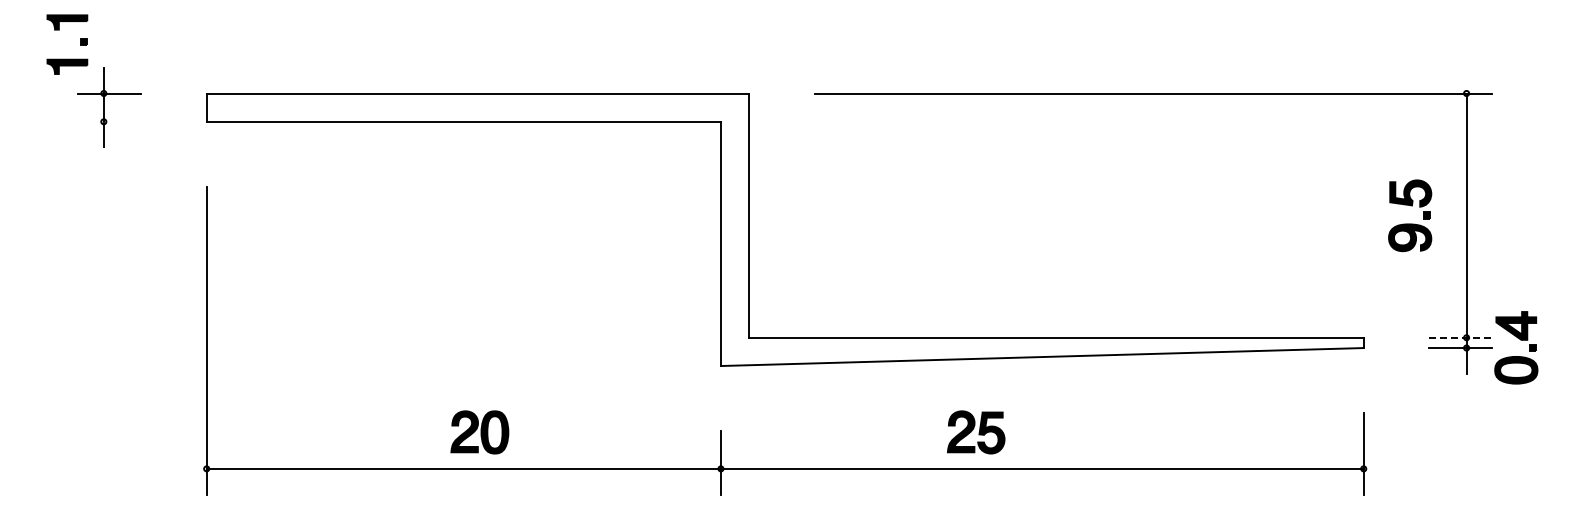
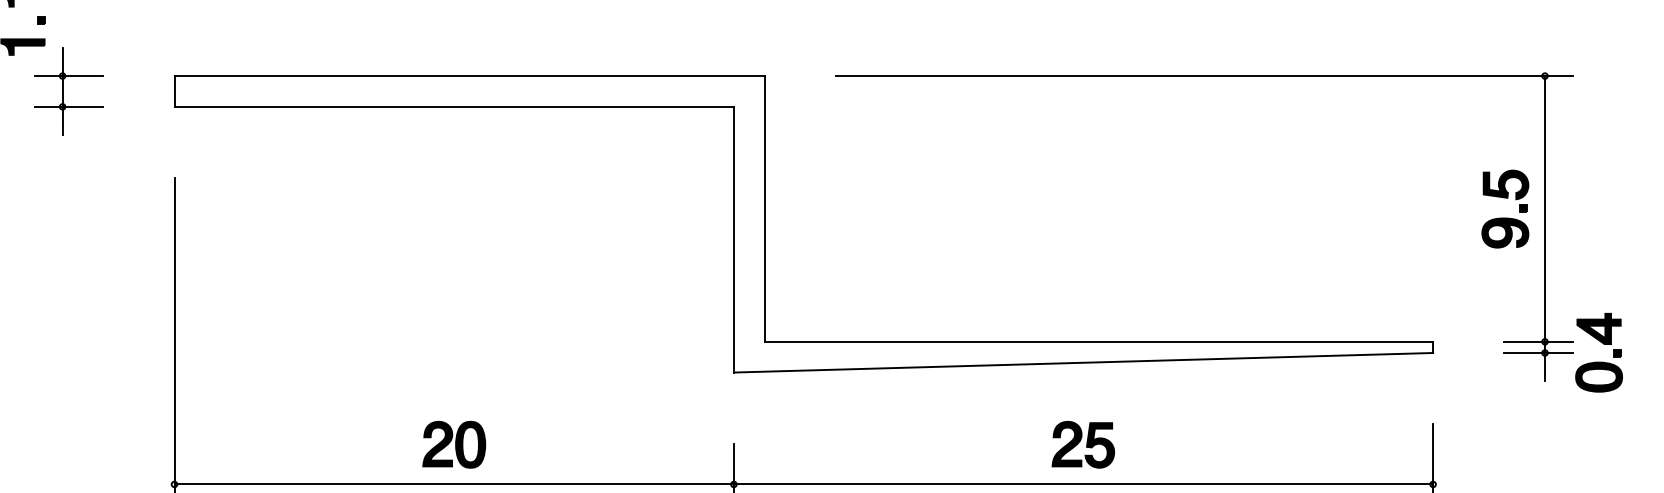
line: (109, 121) -> (68, 106), added
part: (1410, 223) -> (1505, 217), moved
line: (1460, 337) -> (1538, 341), dashed -> solid
part: (479, 432) -> (453, 444), moved
part: (976, 432) -> (1083, 444), moved

